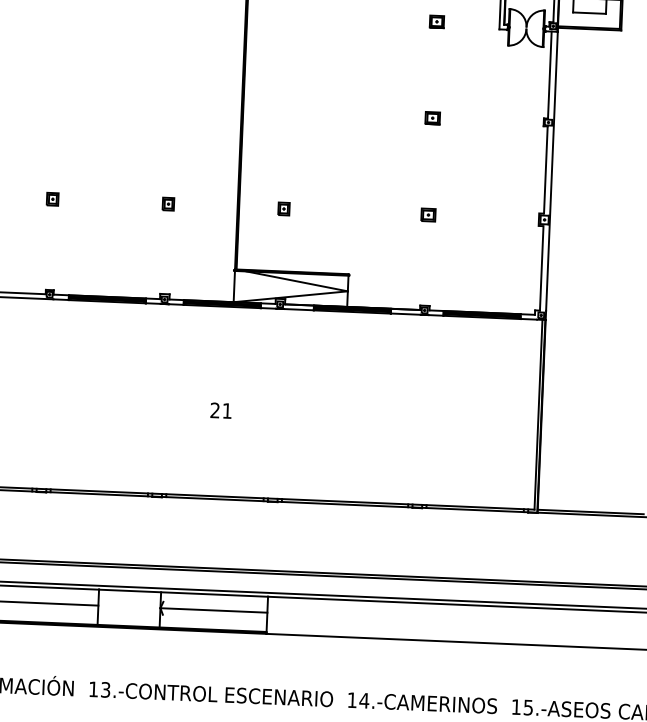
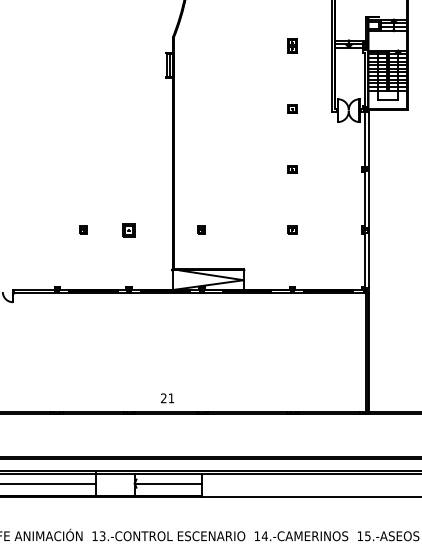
part: (52, 197) -> (83, 229), moved
part: (169, 202) -> (129, 229), size x1.6
text: (220, 410) -> (167, 398), moved

